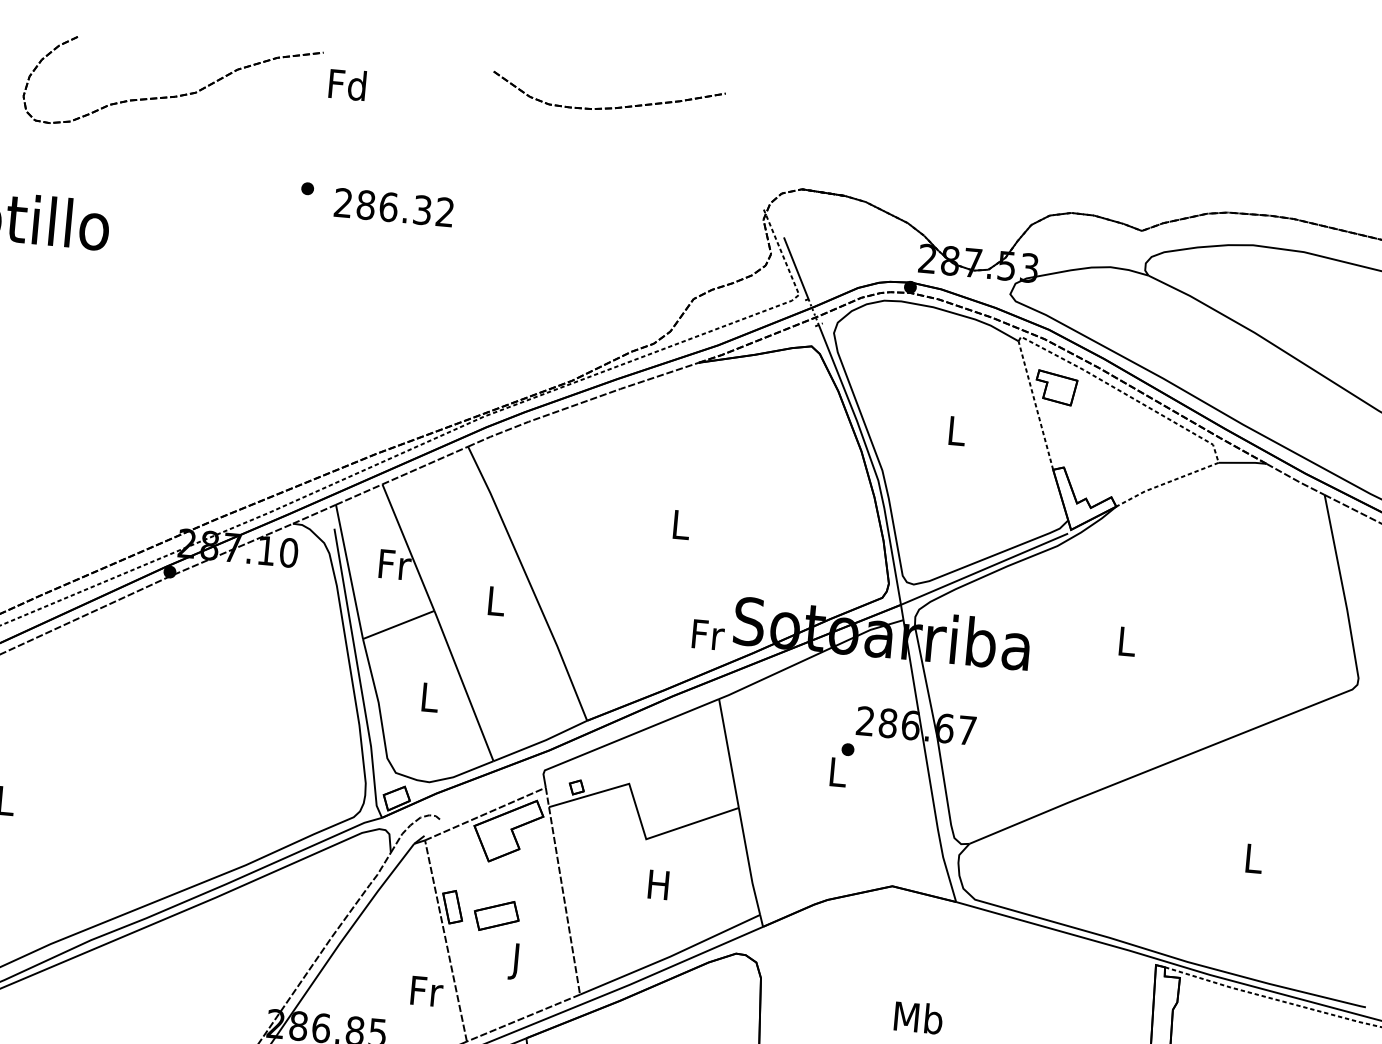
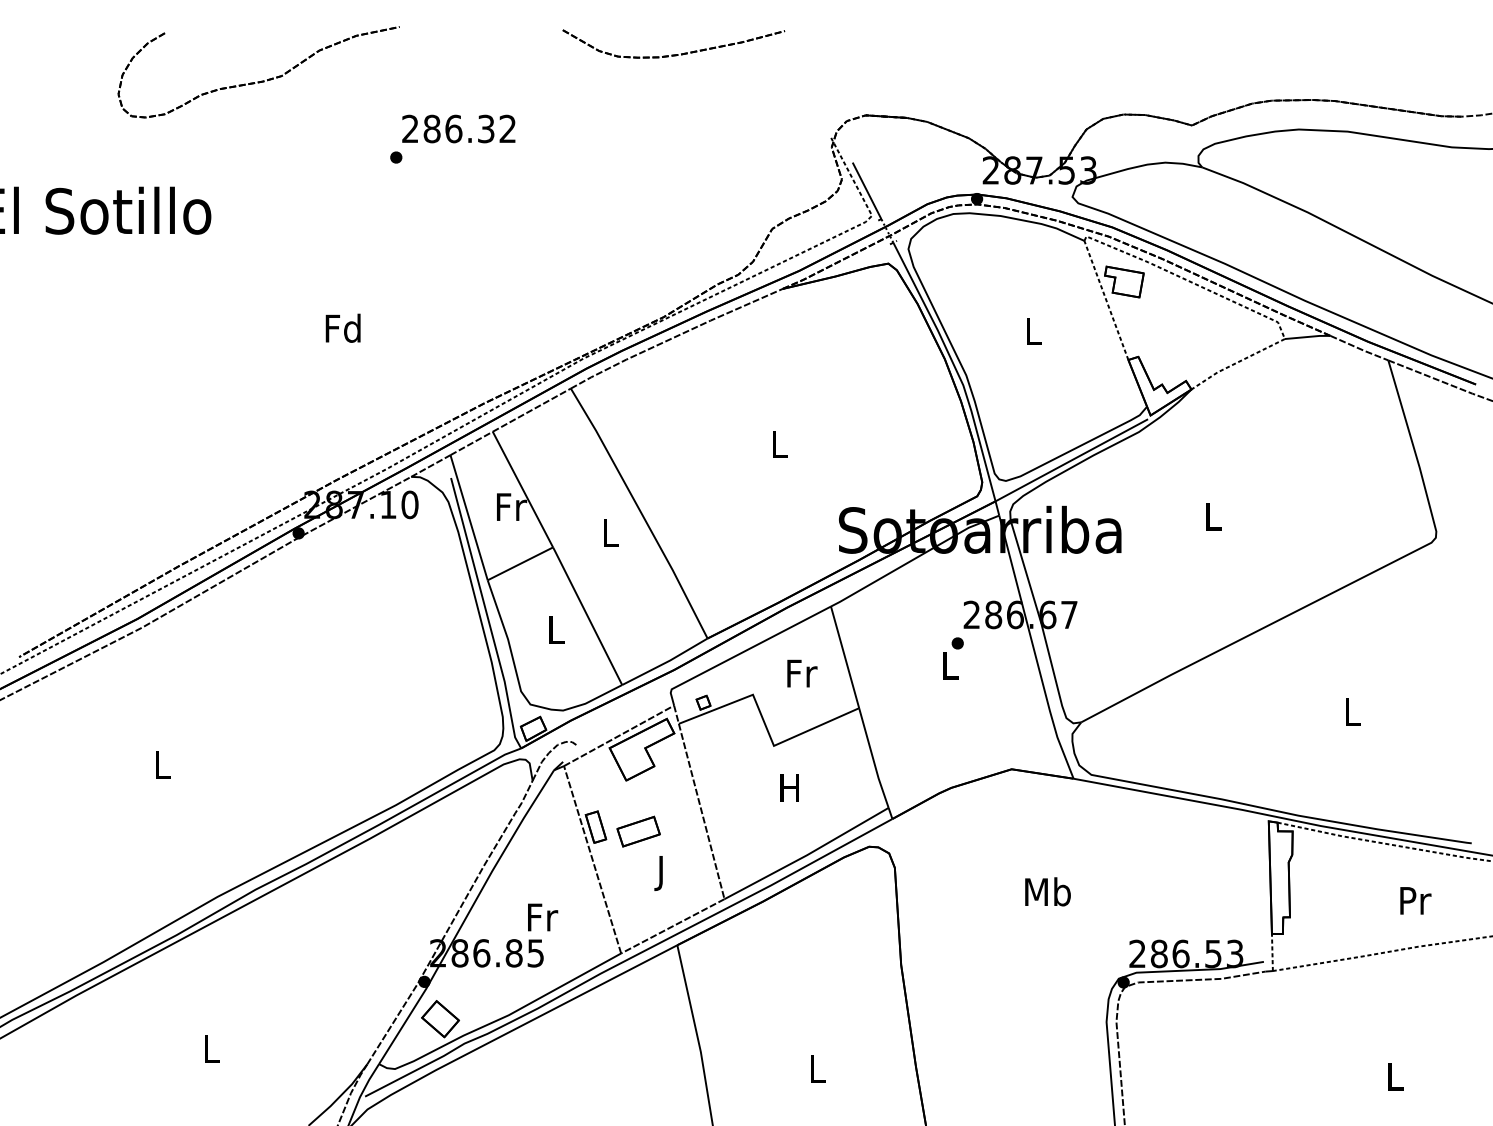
text: (346, 83) -> (342, 327), moved
text: (393, 207) -> (458, 128), moved
text: (708, 634) -> (802, 673), moved
text: (427, 991) -> (543, 917), moved

